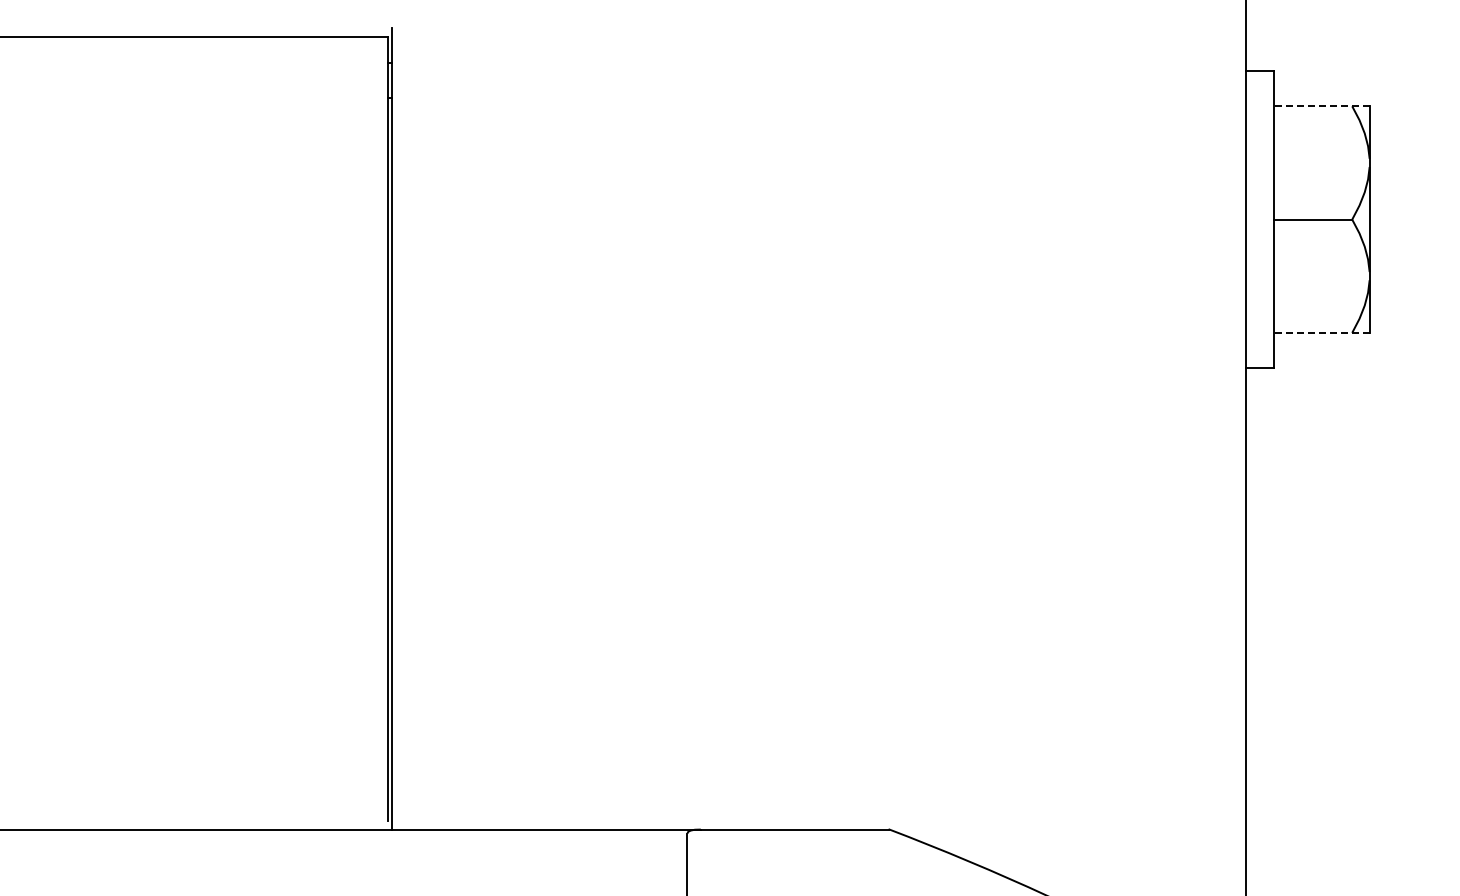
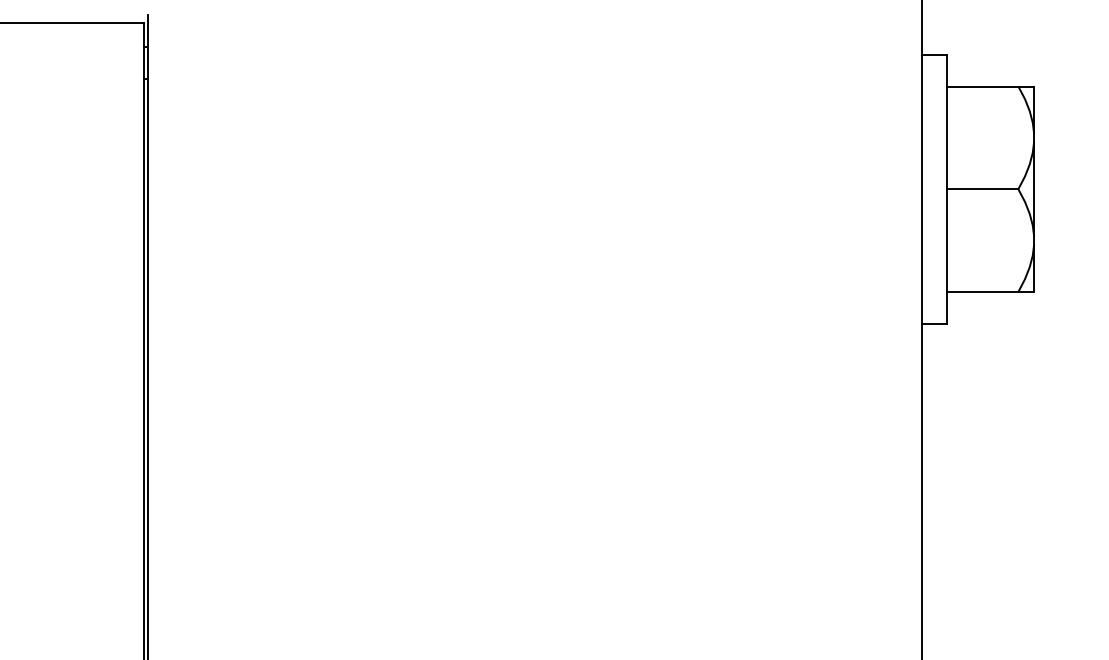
line: (1321, 106) -> (990, 86), dashed -> solid
line: (1321, 332) -> (990, 291), dashed -> solid

